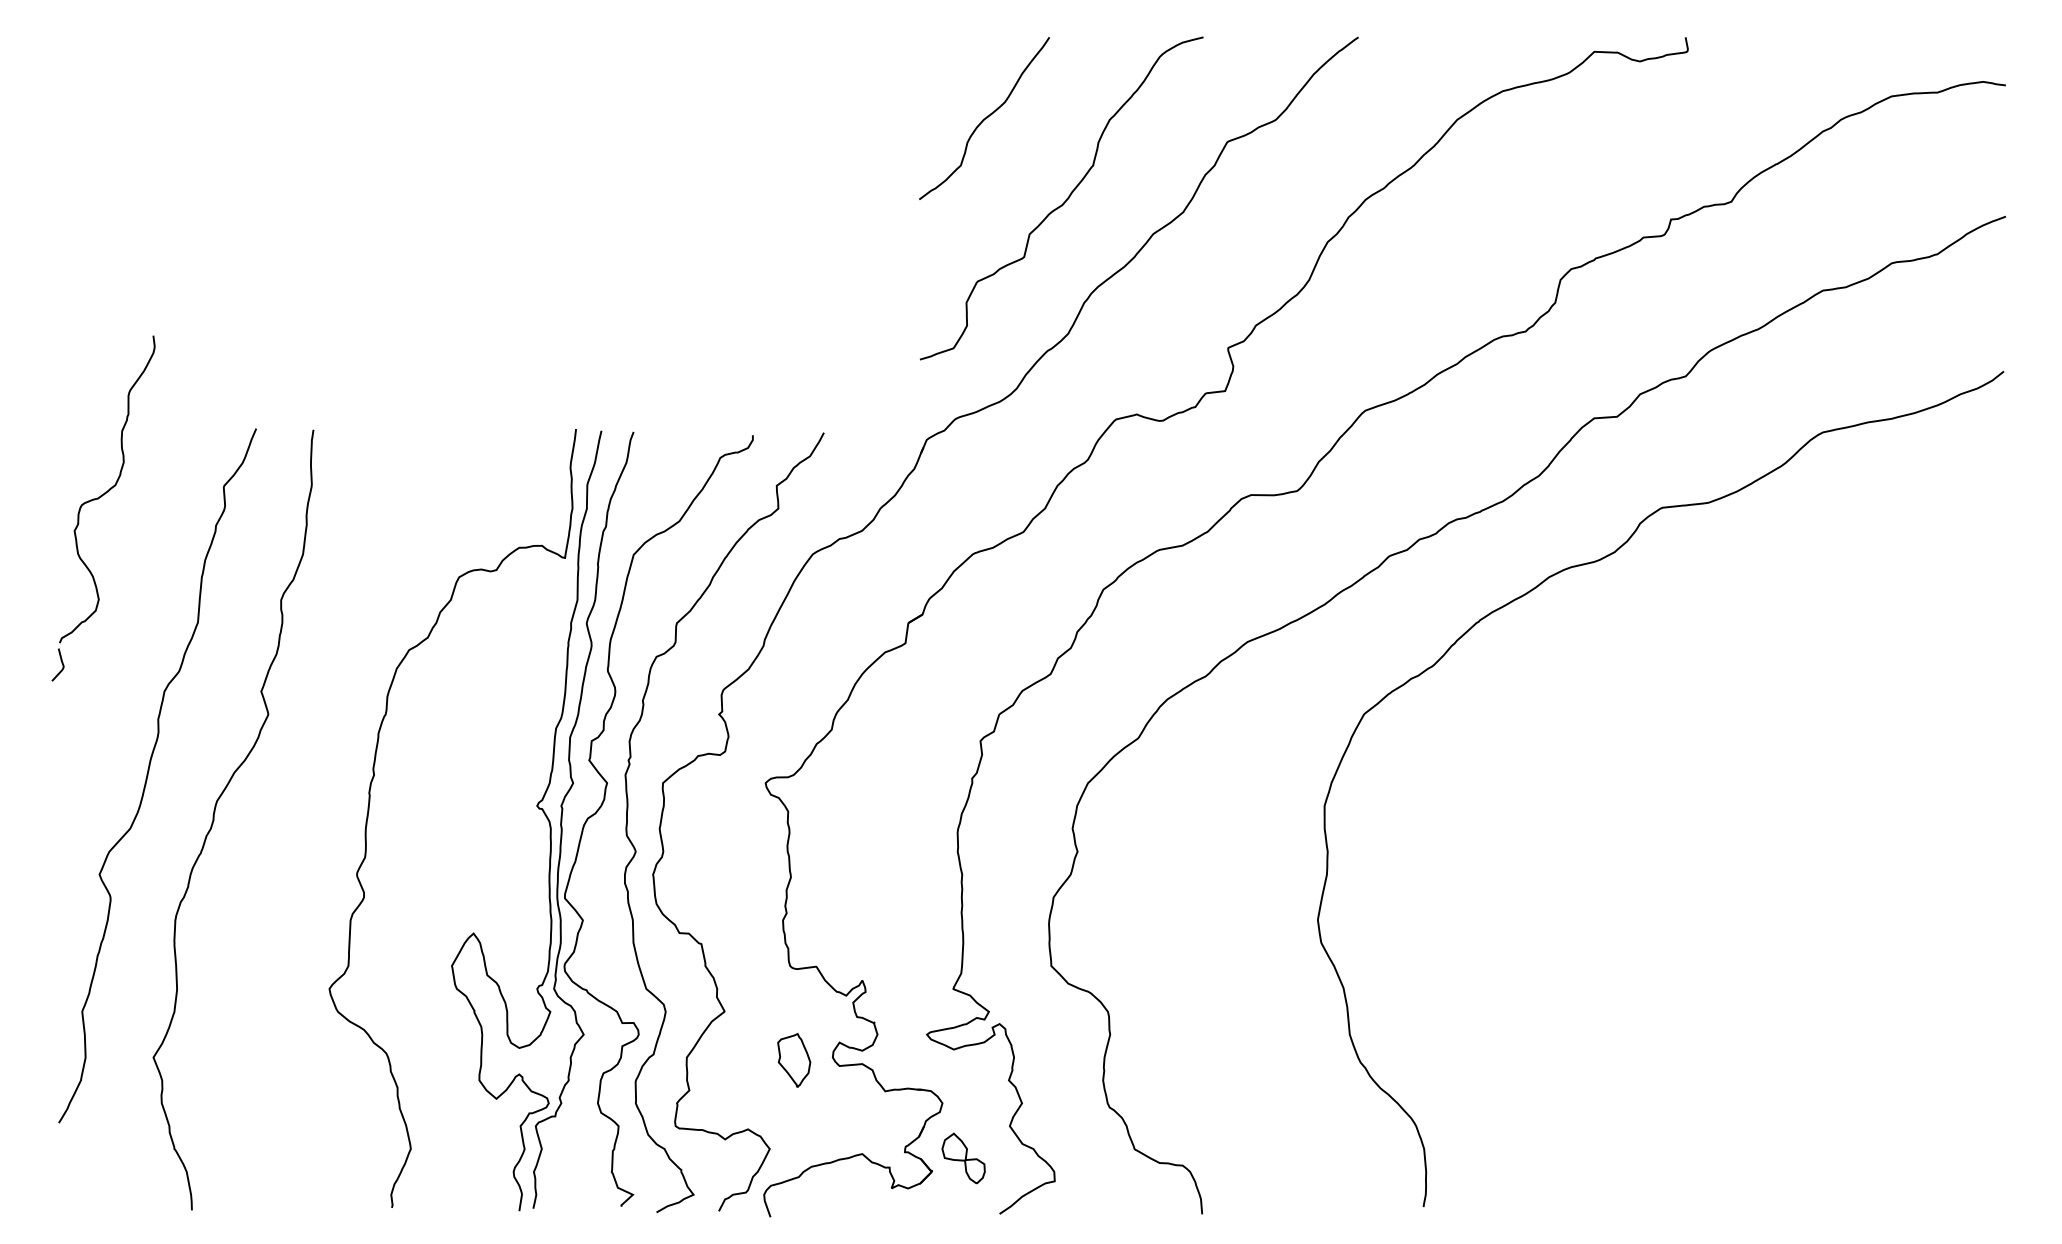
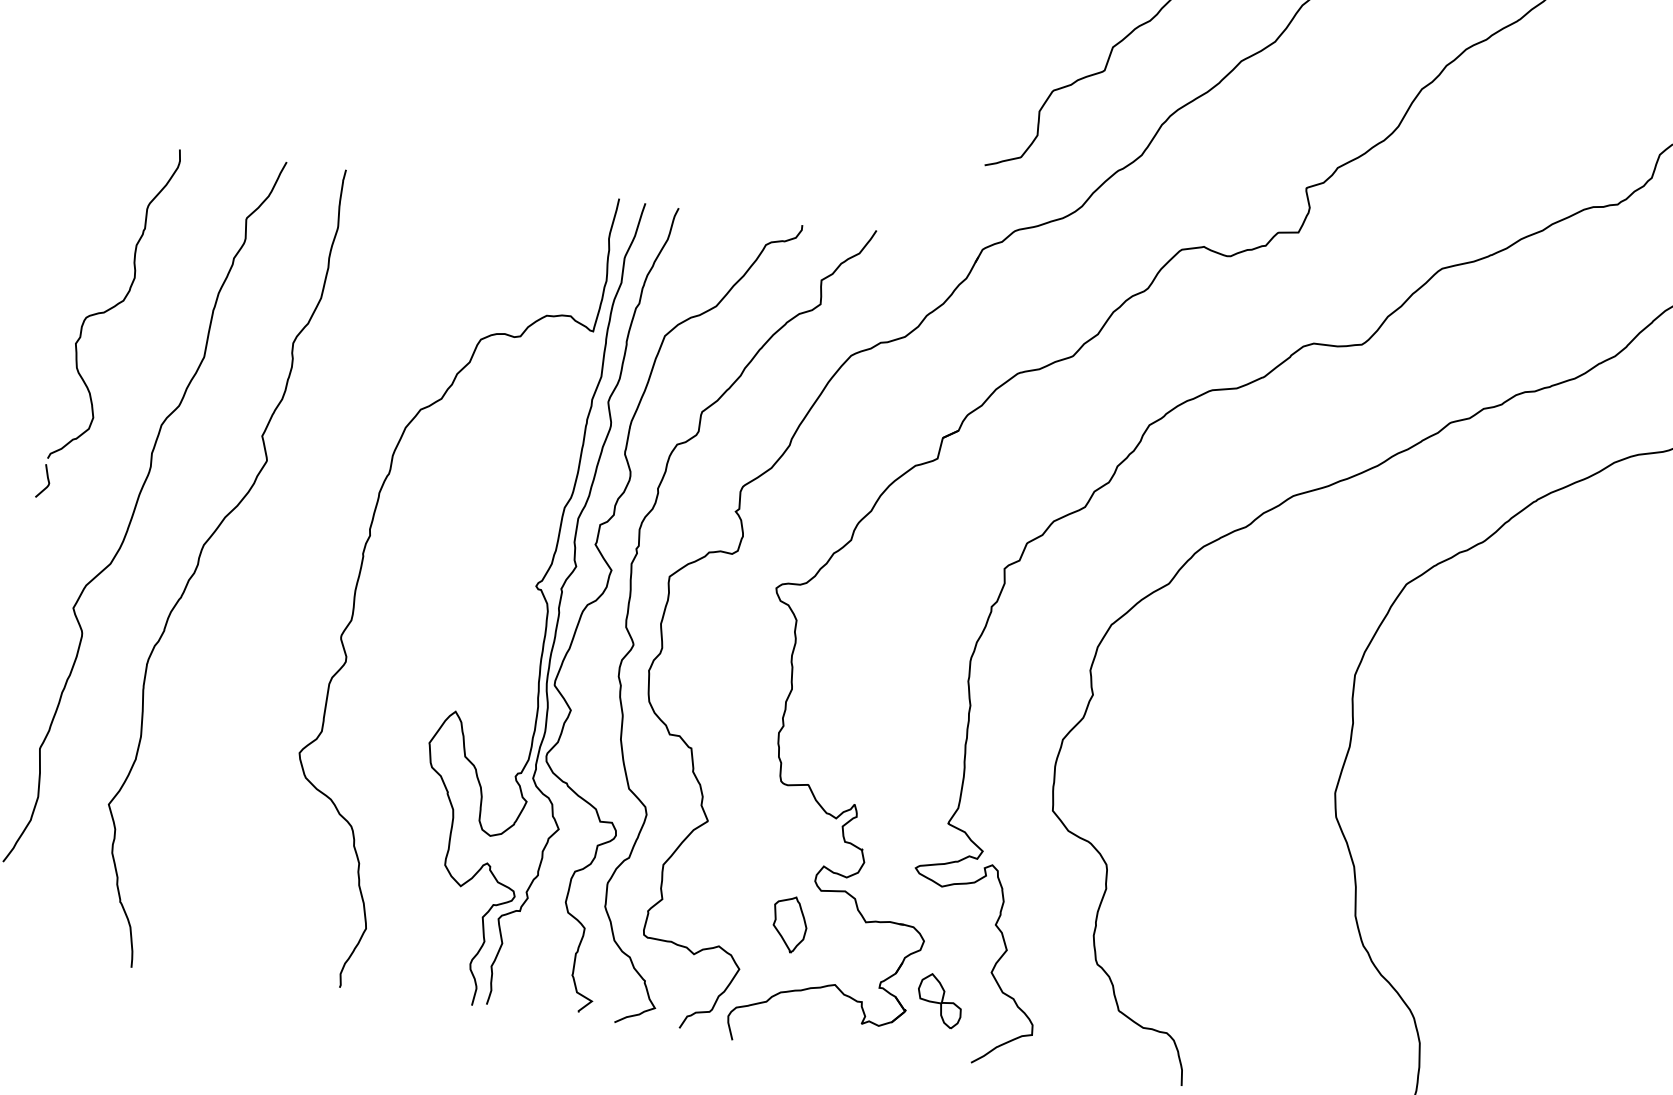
part: (98, 499) -> (104, 313), moved
part: (794, 1060) -> (790, 924), moved

